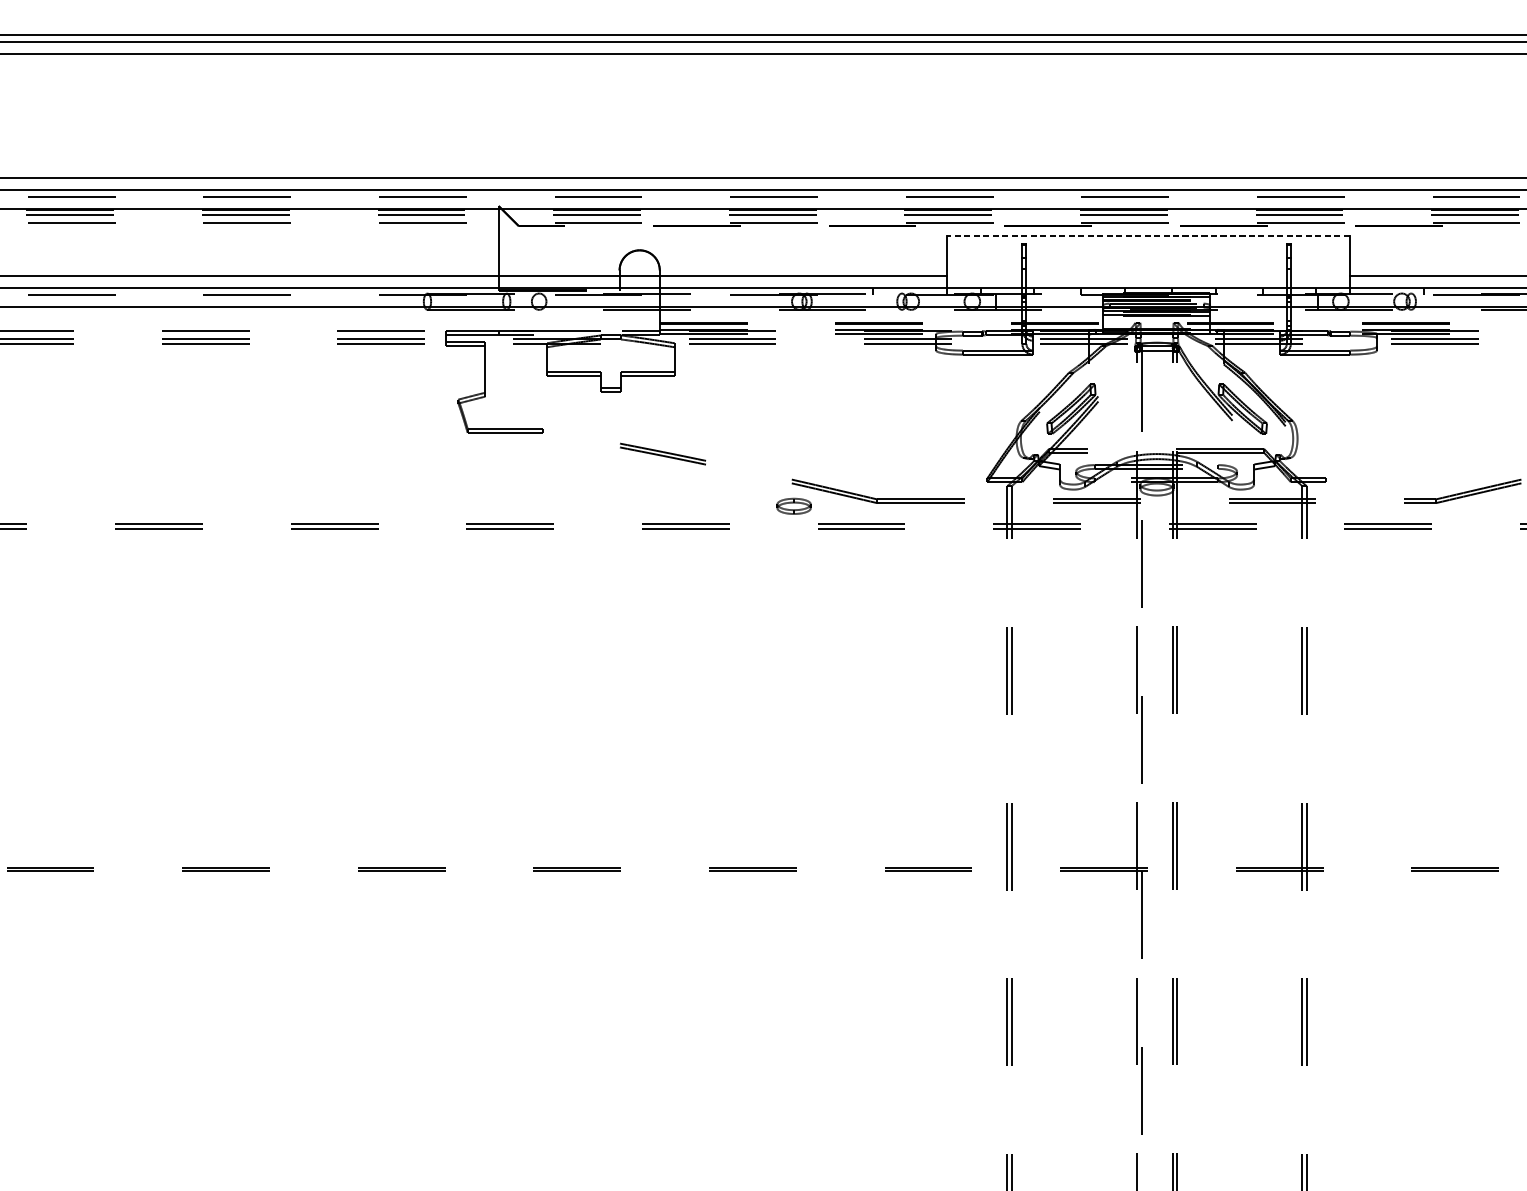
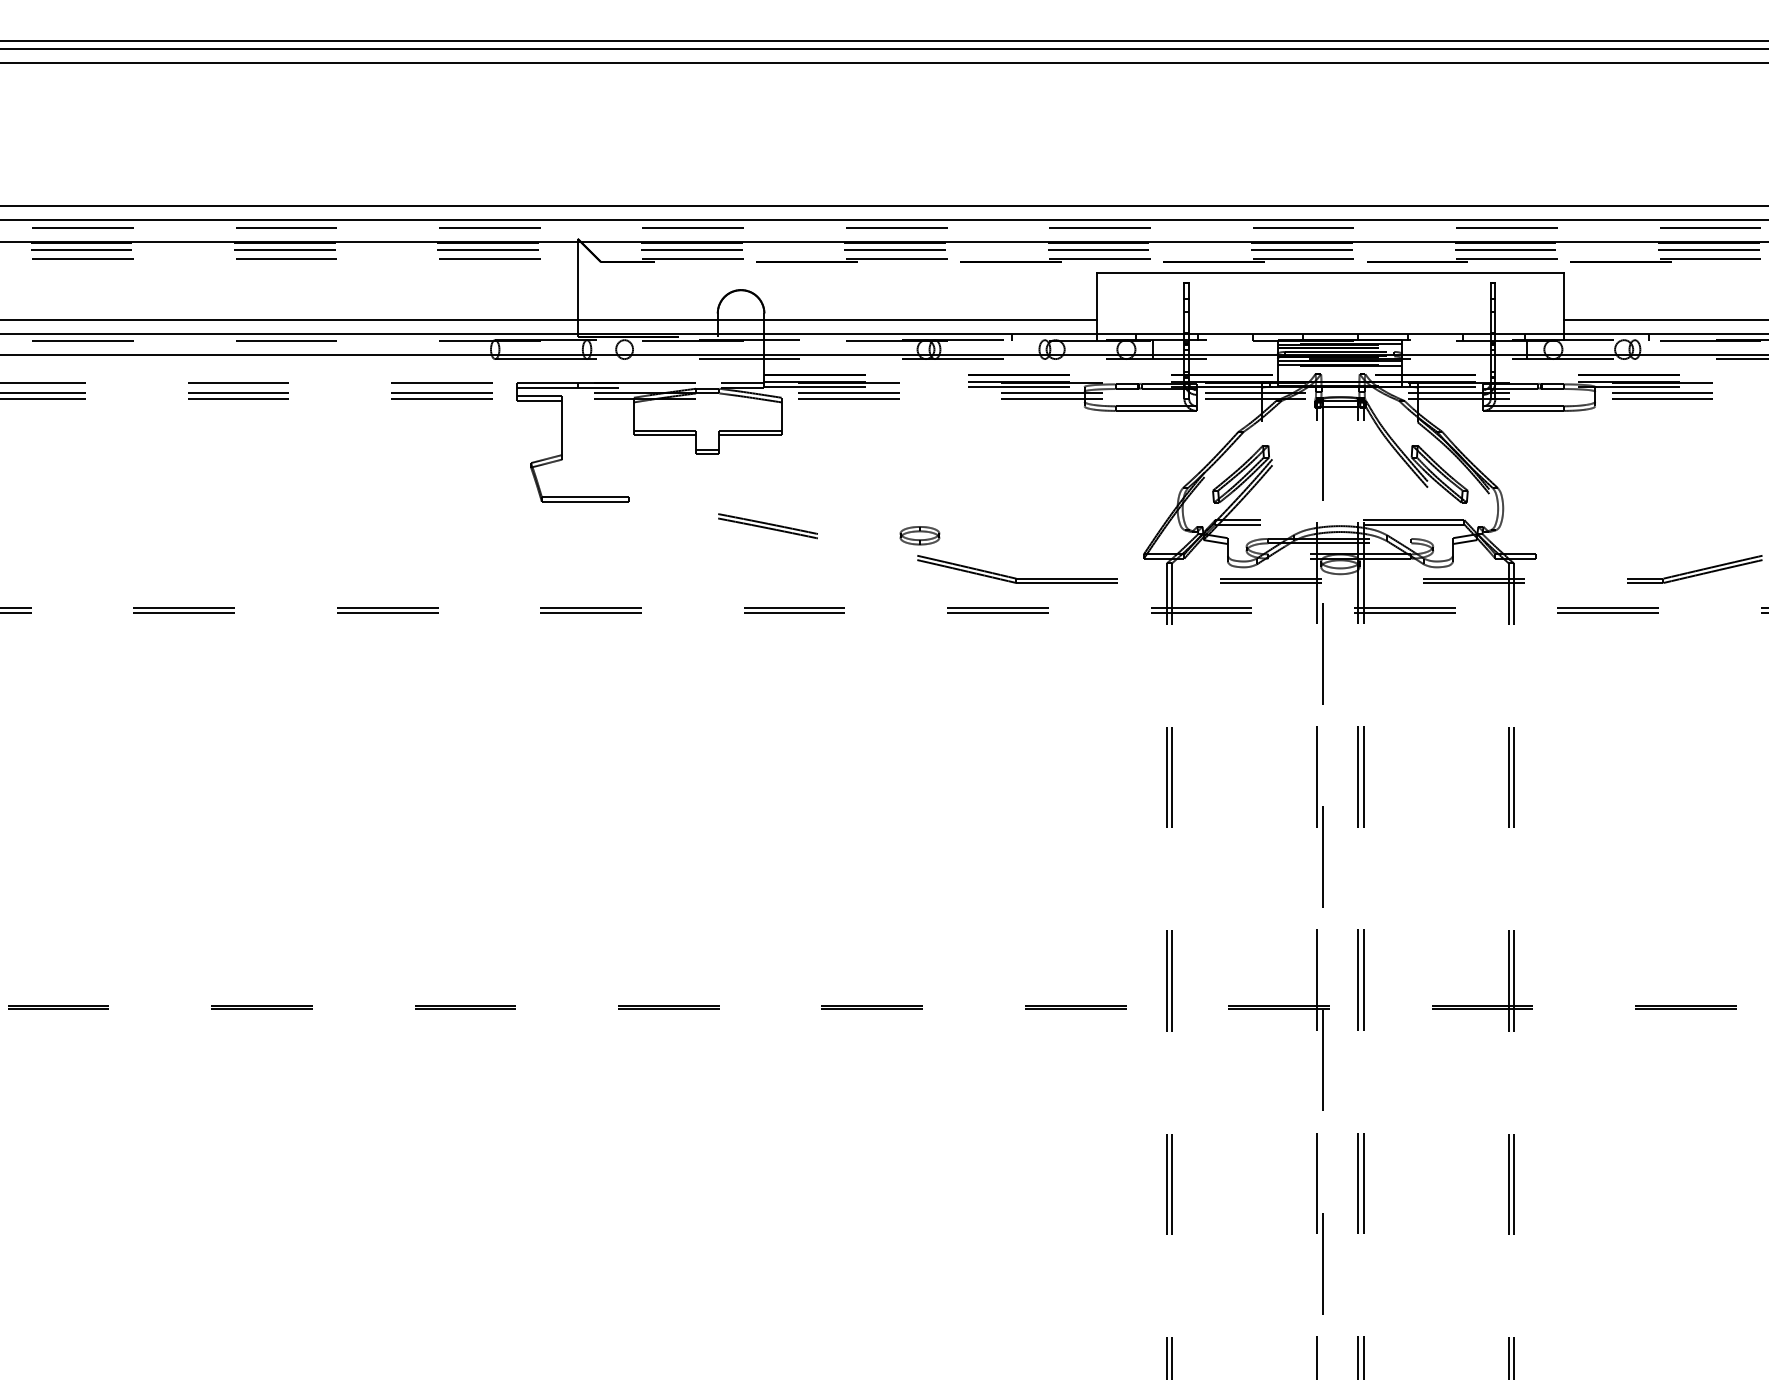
line: (1148, 235) -> (1330, 273), dashed -> solid
part: (793, 506) -> (919, 535), moved

